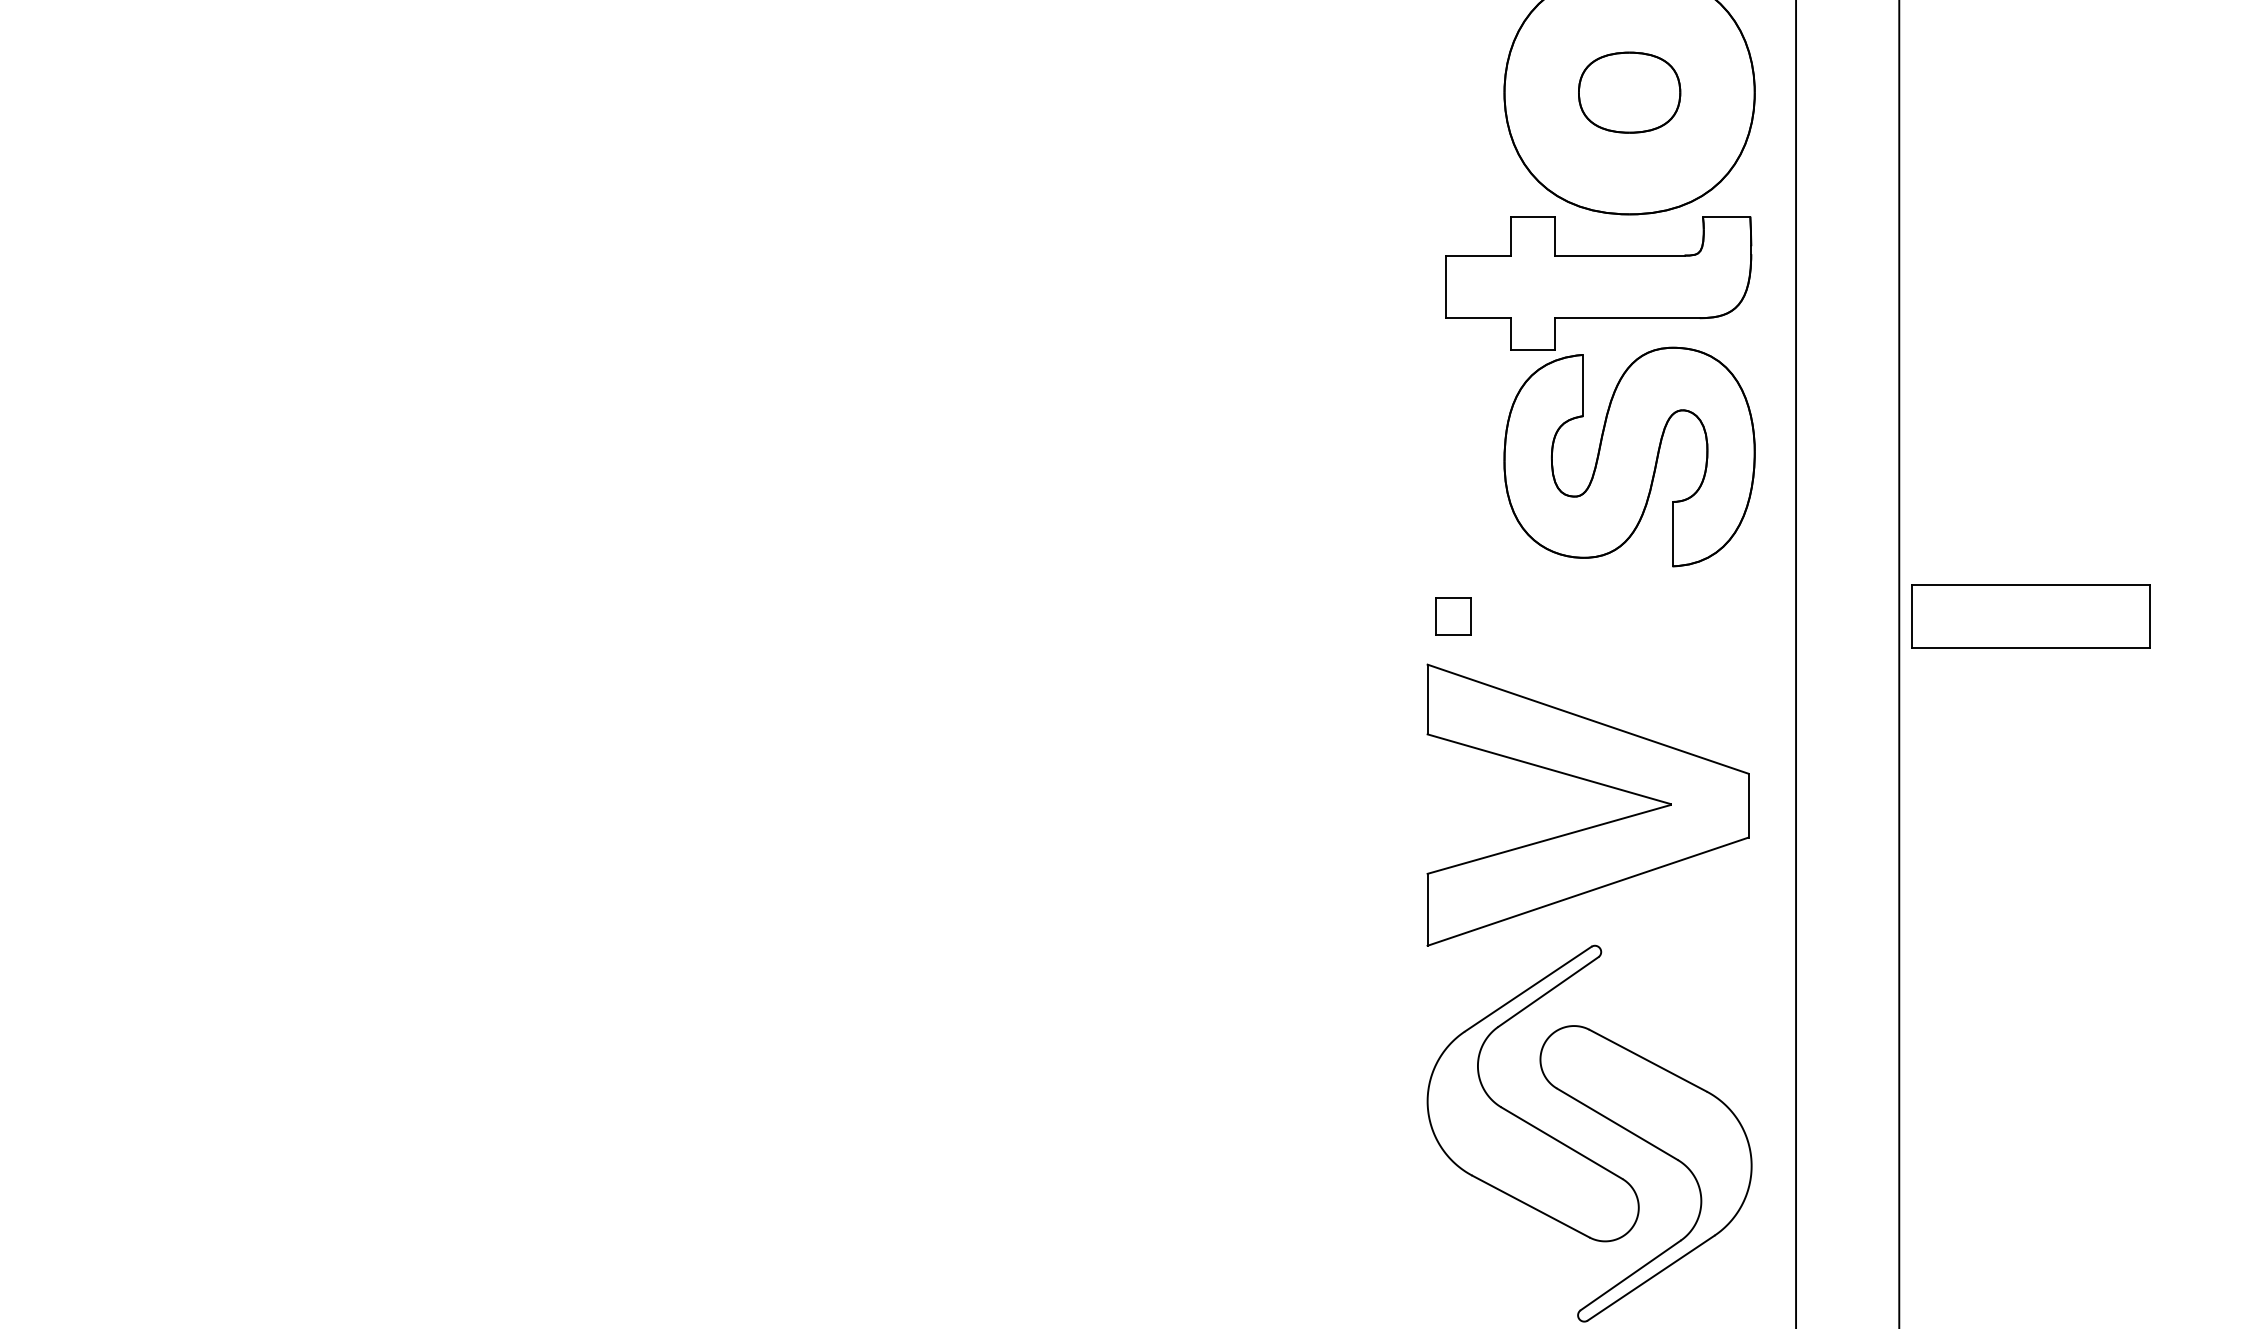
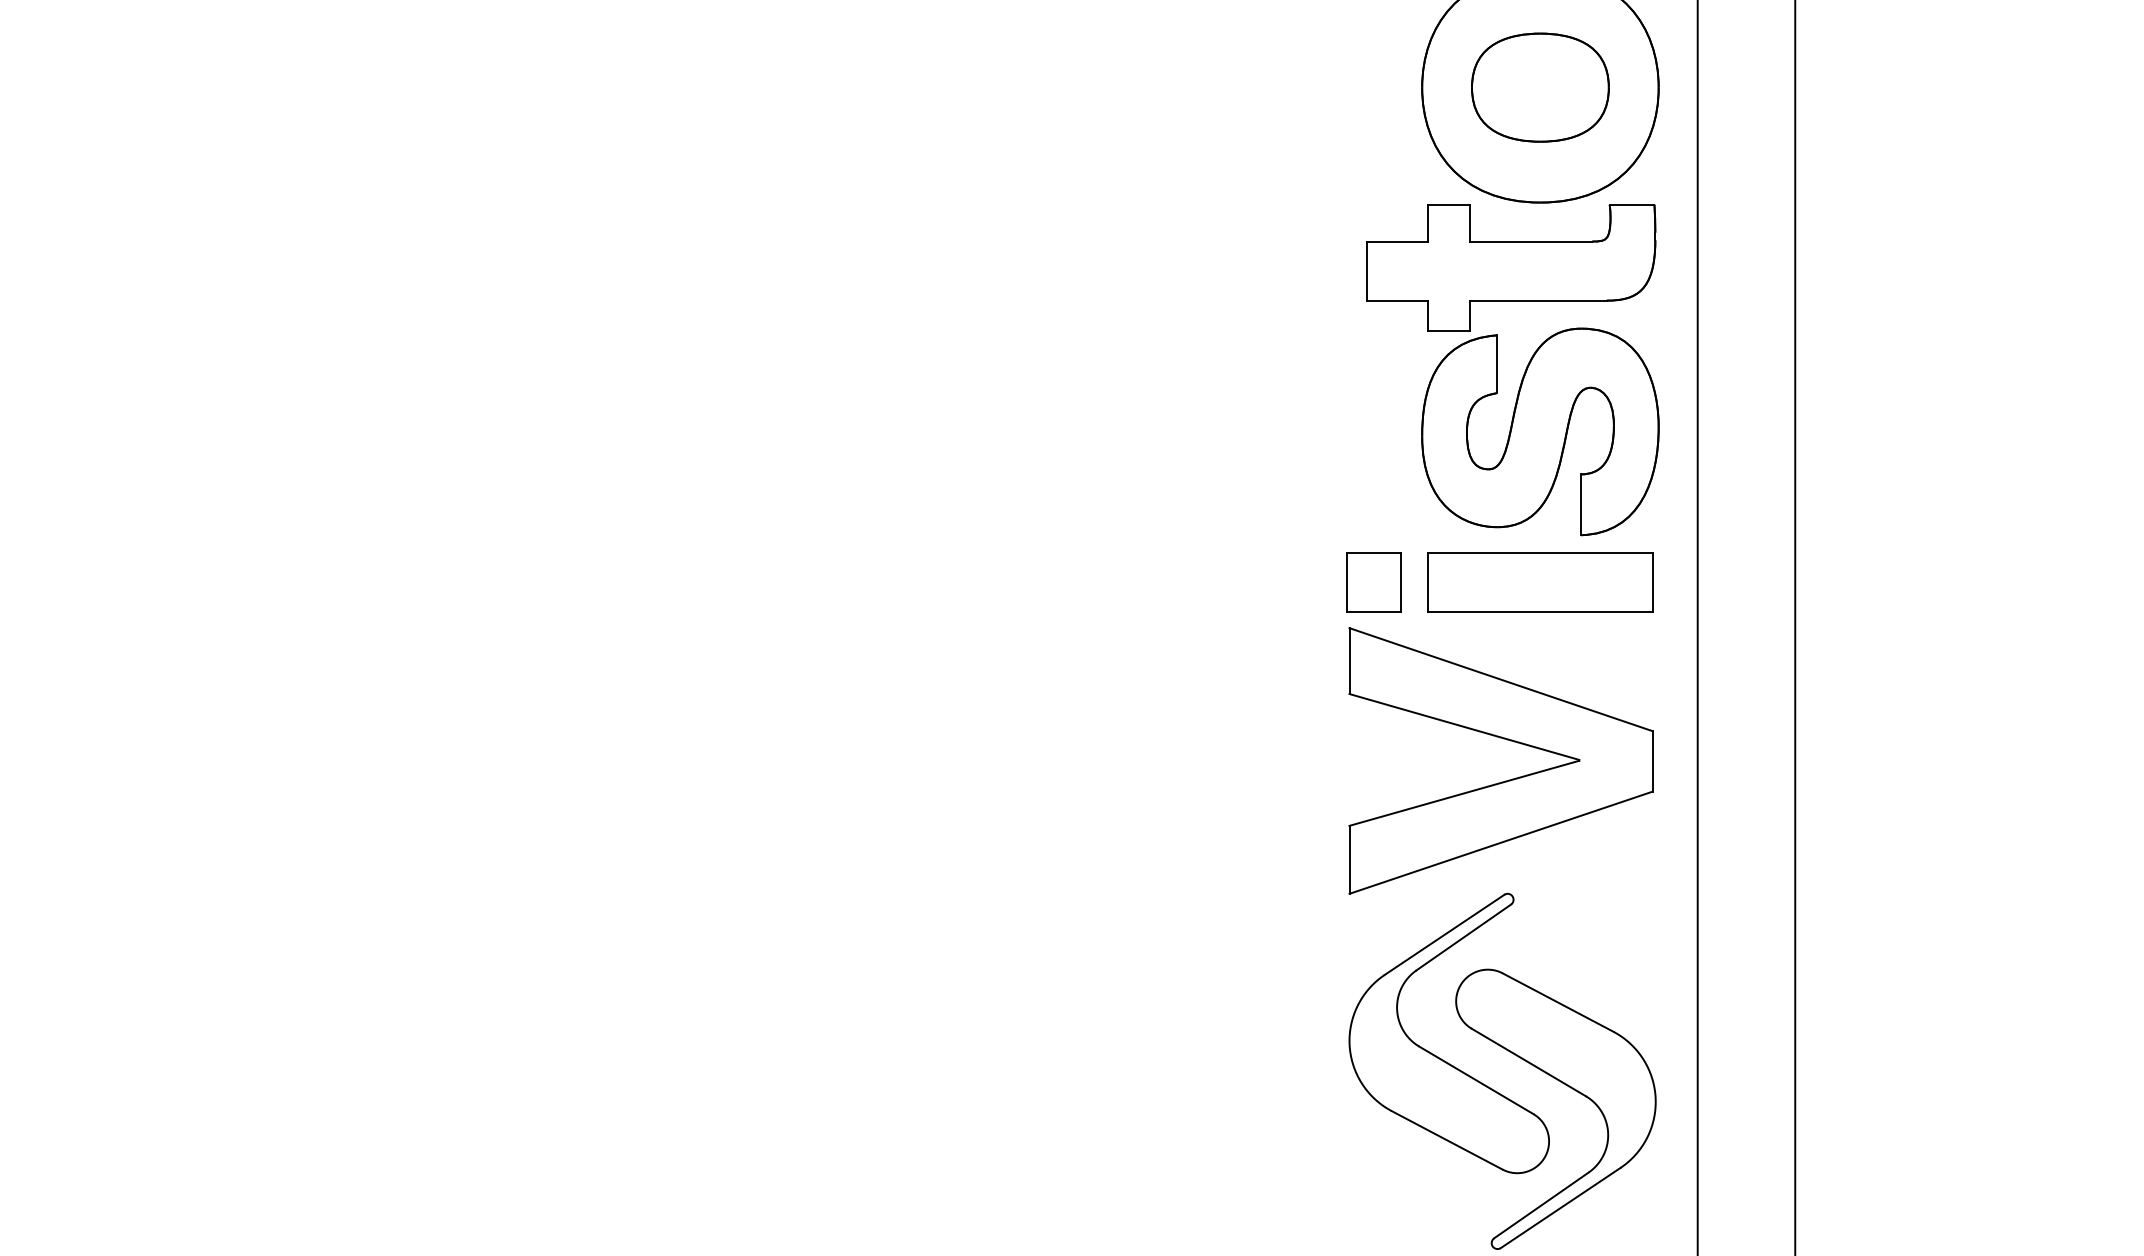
part: (1629, 92) -> (1540, 87), size x1.43
part: (1453, 616) -> (1373, 582), size x1.67
part: (2030, 616) -> (1540, 582), moved

